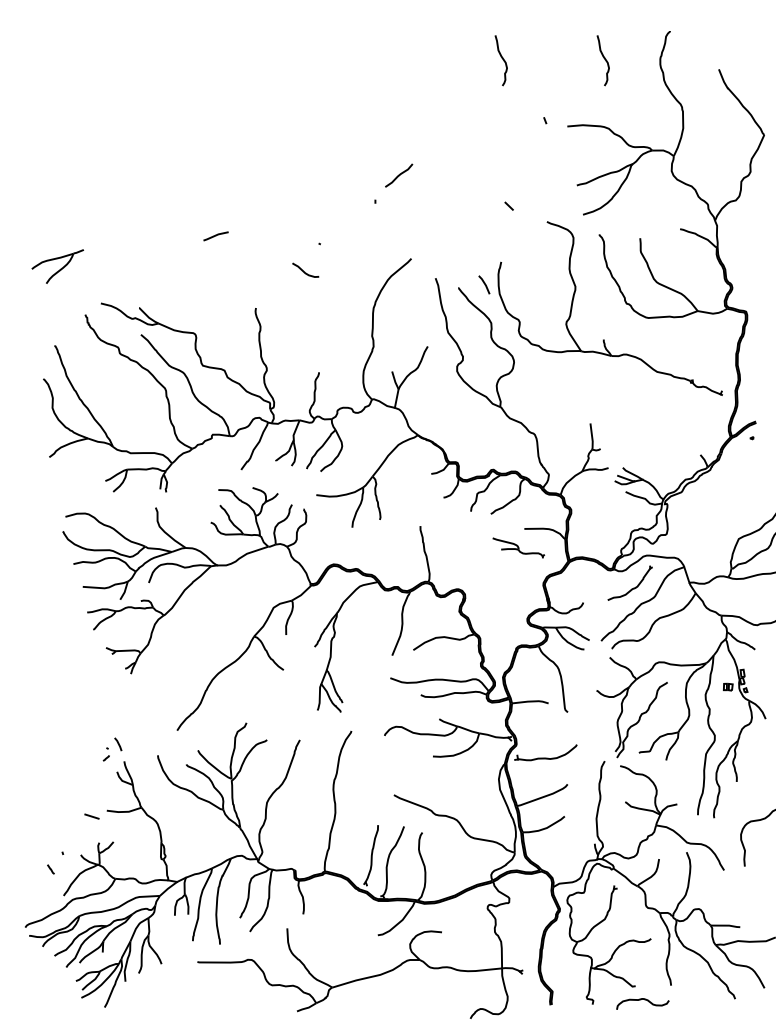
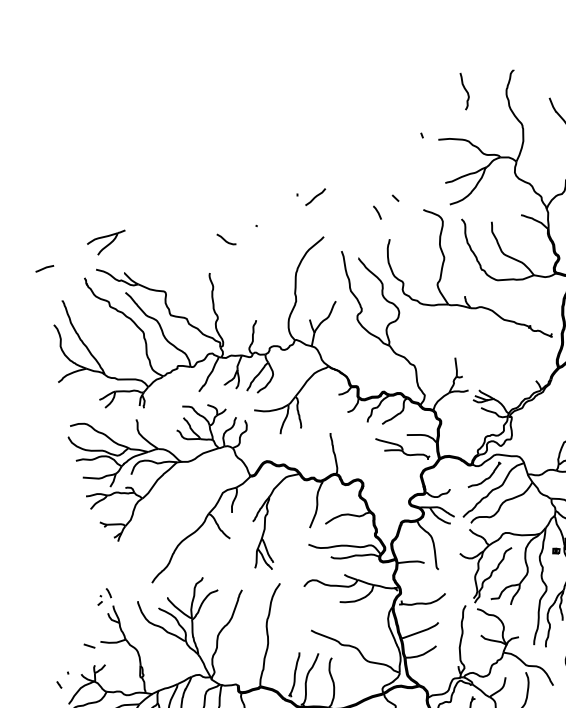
curve: (501, 58) -> (390, 89), removed
line: (399, 175) -> (315, 197), moved
line: (215, 236) -> (44, 268), moved
part: (57, 266) -> (106, 242), moved
curve: (303, 270) -> (224, 239), moved
line: (484, 284) -> (377, 212), moved
part: (518, 547) -> (402, 448), size x1.43

